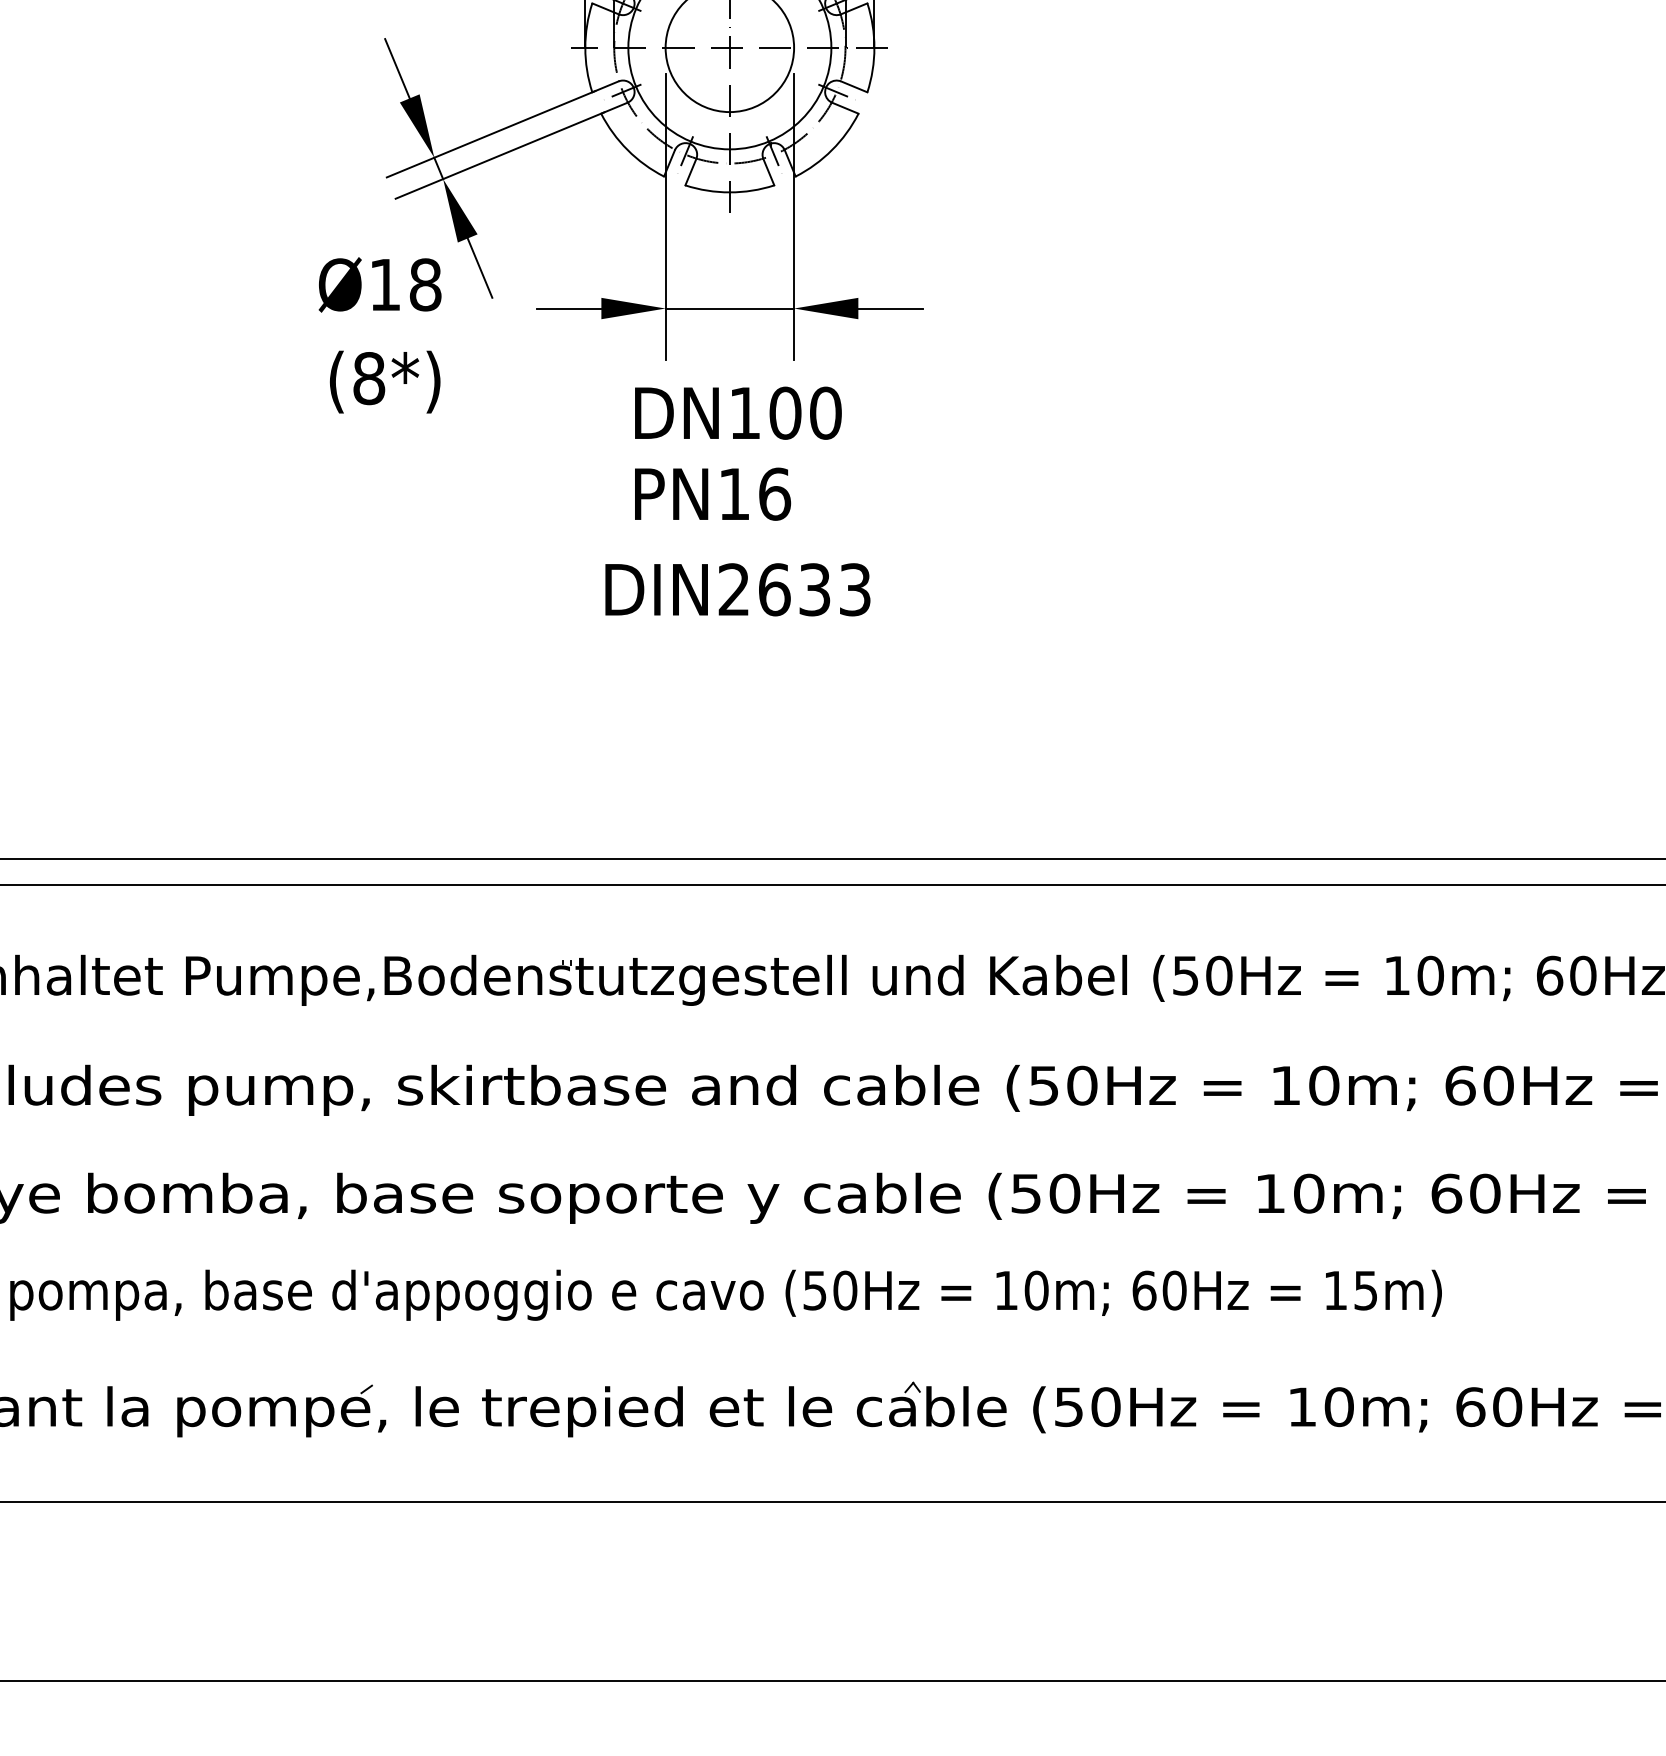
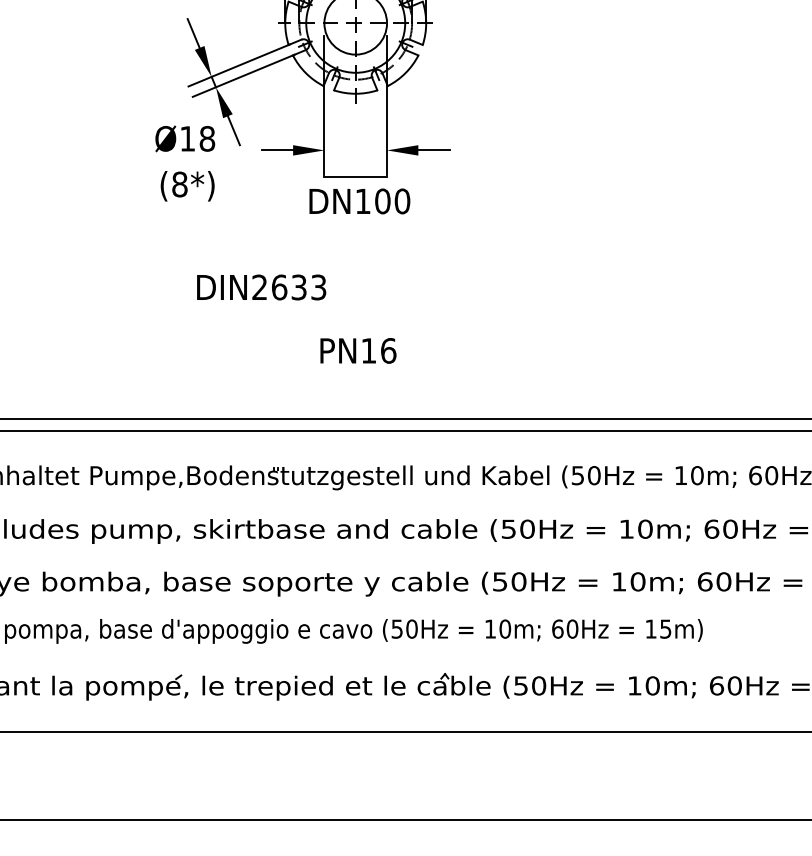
line: (729, 308) -> (355, 177), moved
text: (712, 493) -> (358, 350), moved
text: (737, 589) -> (261, 287), moved

